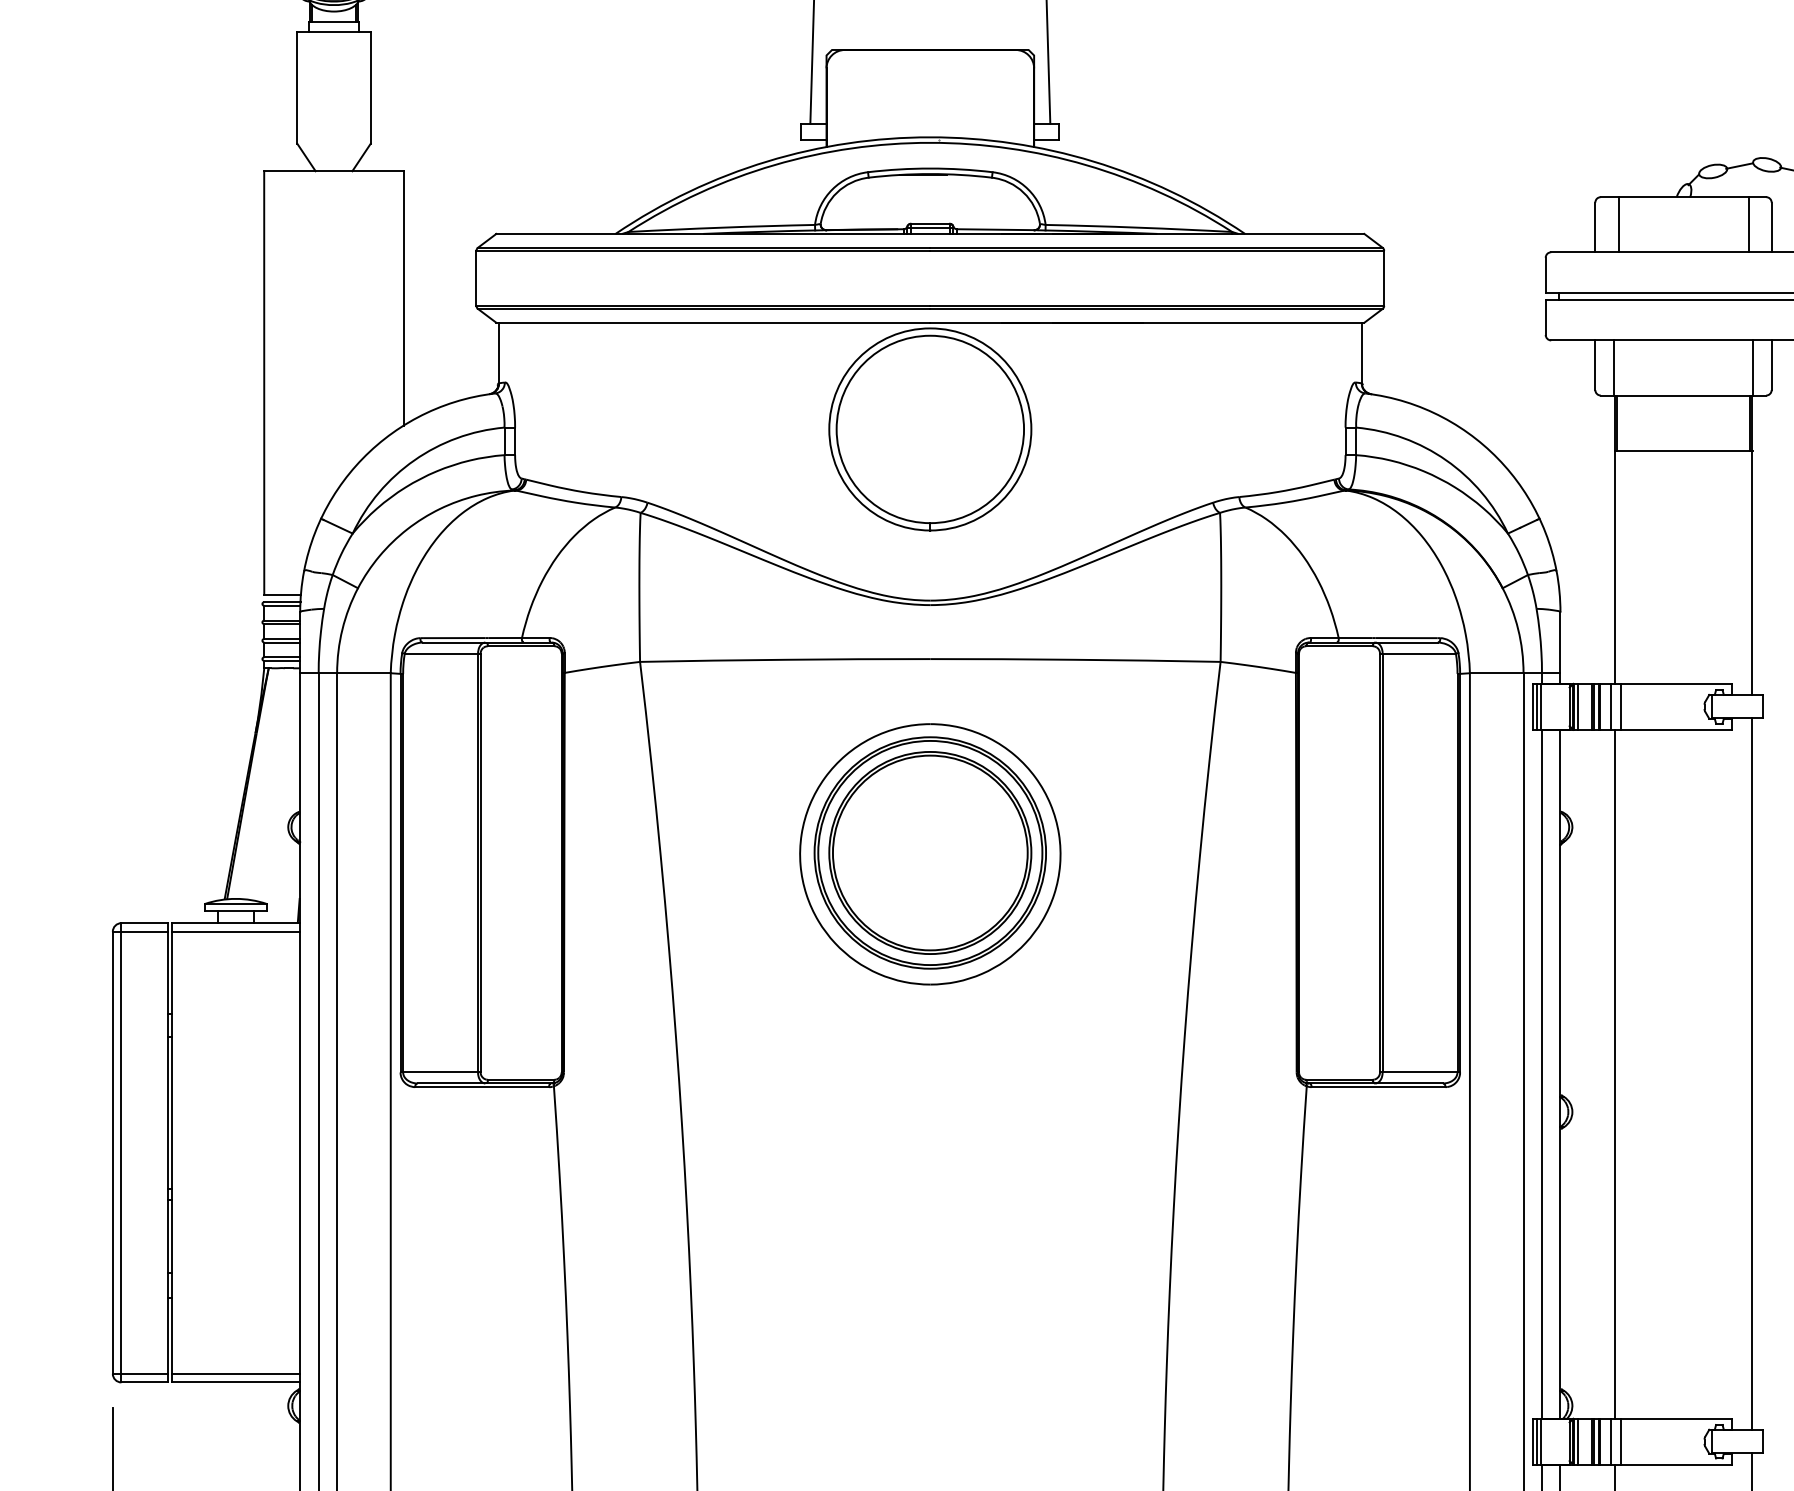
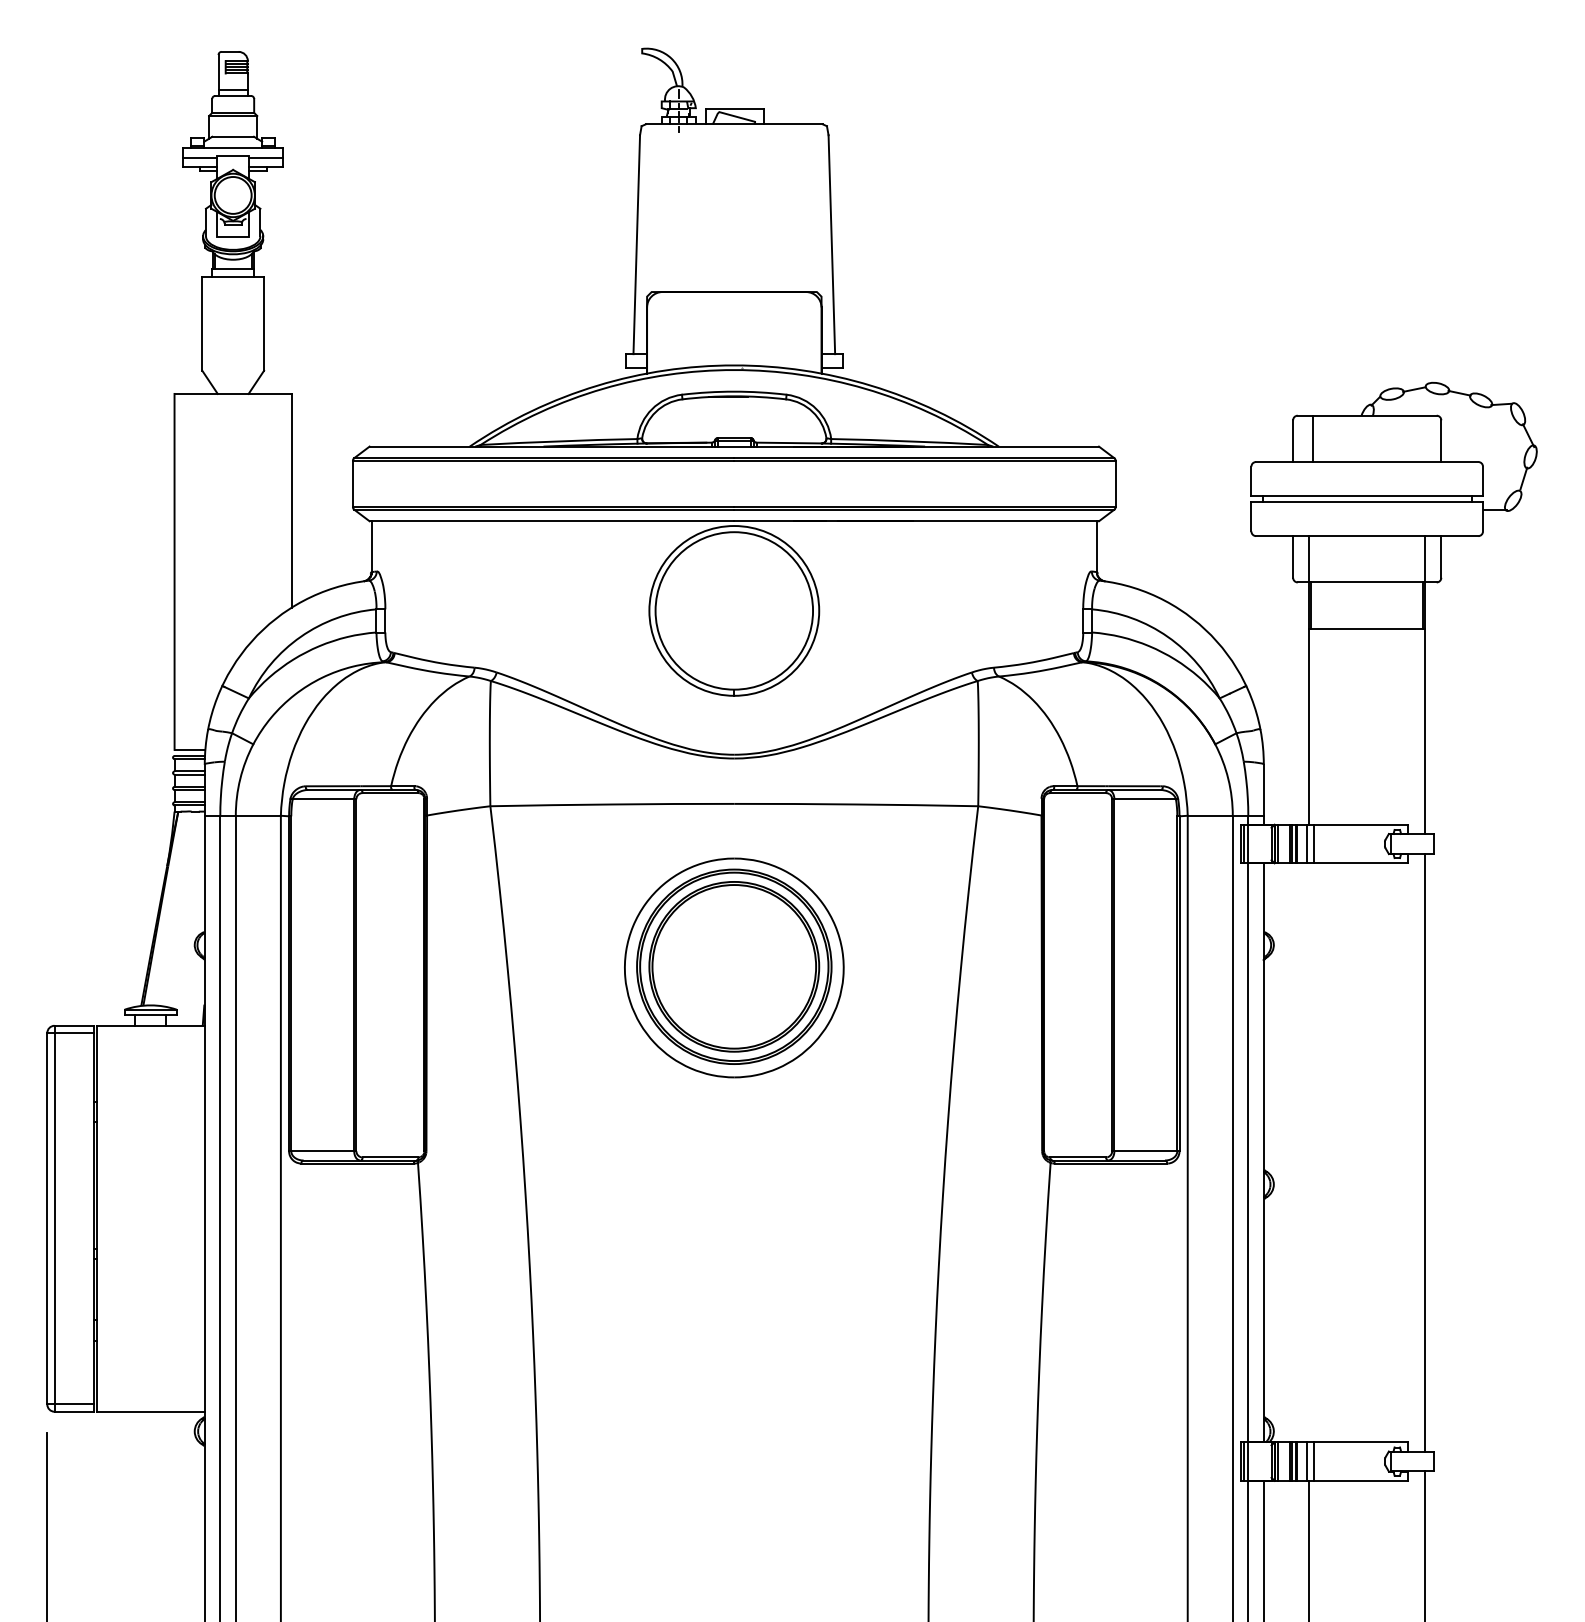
line: (1748, 224) -> (1421, 438), removed
line: (235, 932) -> (150, 1033), removed
line: (1614, 1073) -> (1309, 1152), removed
line: (235, 1373) -> (150, 1404), removed

